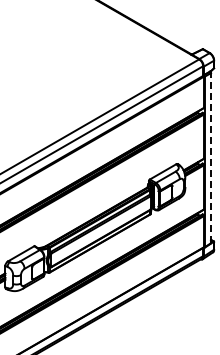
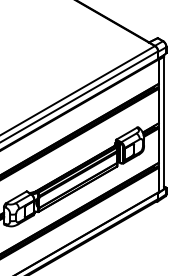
line: (211, 157) -> (164, 122), dashed -> solid

